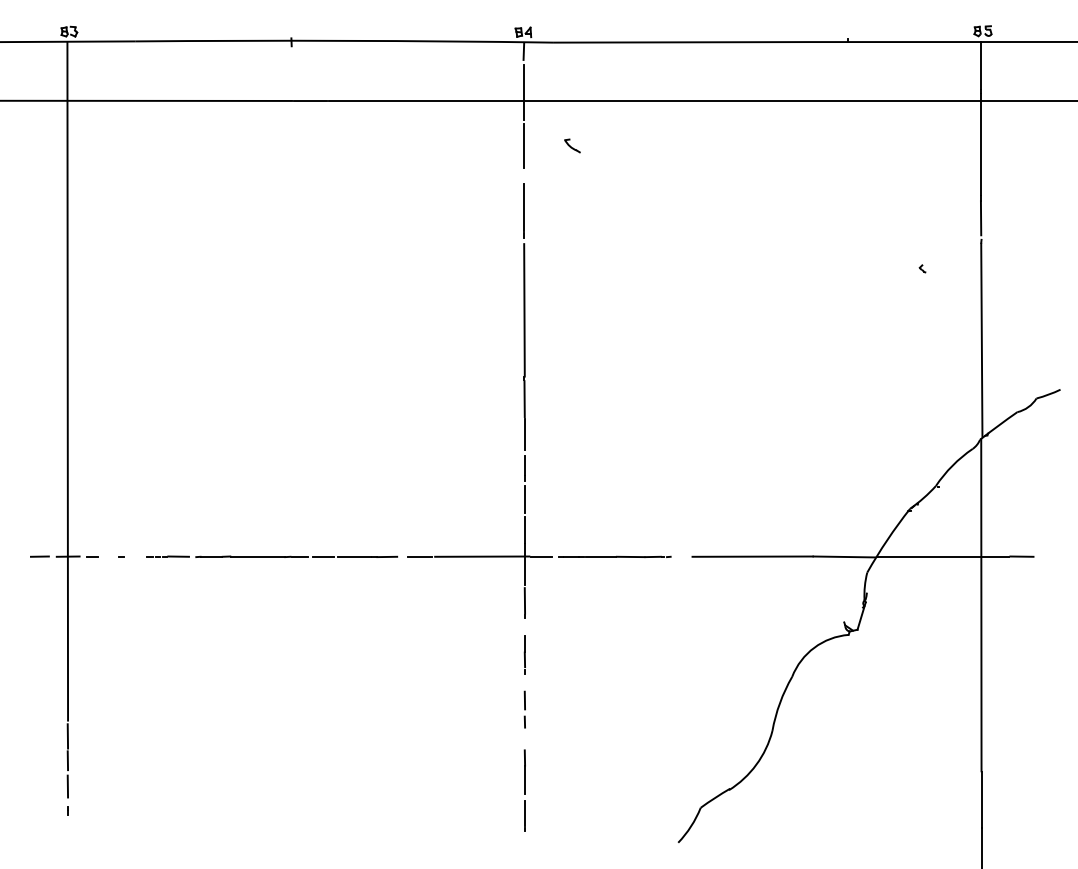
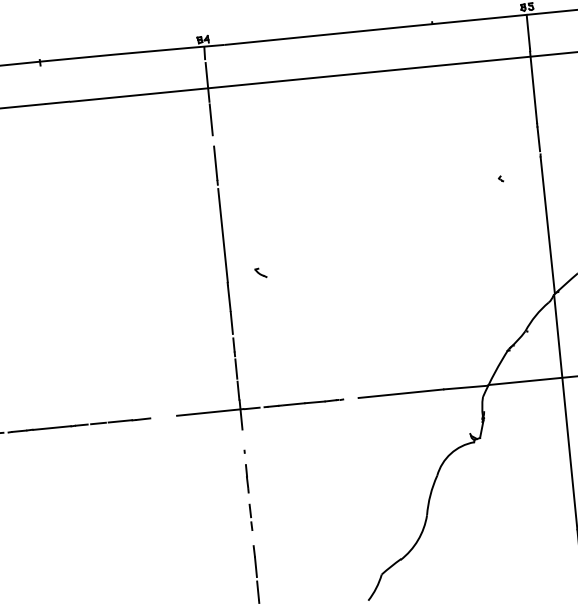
part: (572, 145) -> (260, 272), moved
line: (420, 556) -> (166, 416), removed
line: (524, 600) -> (243, 440), removed

